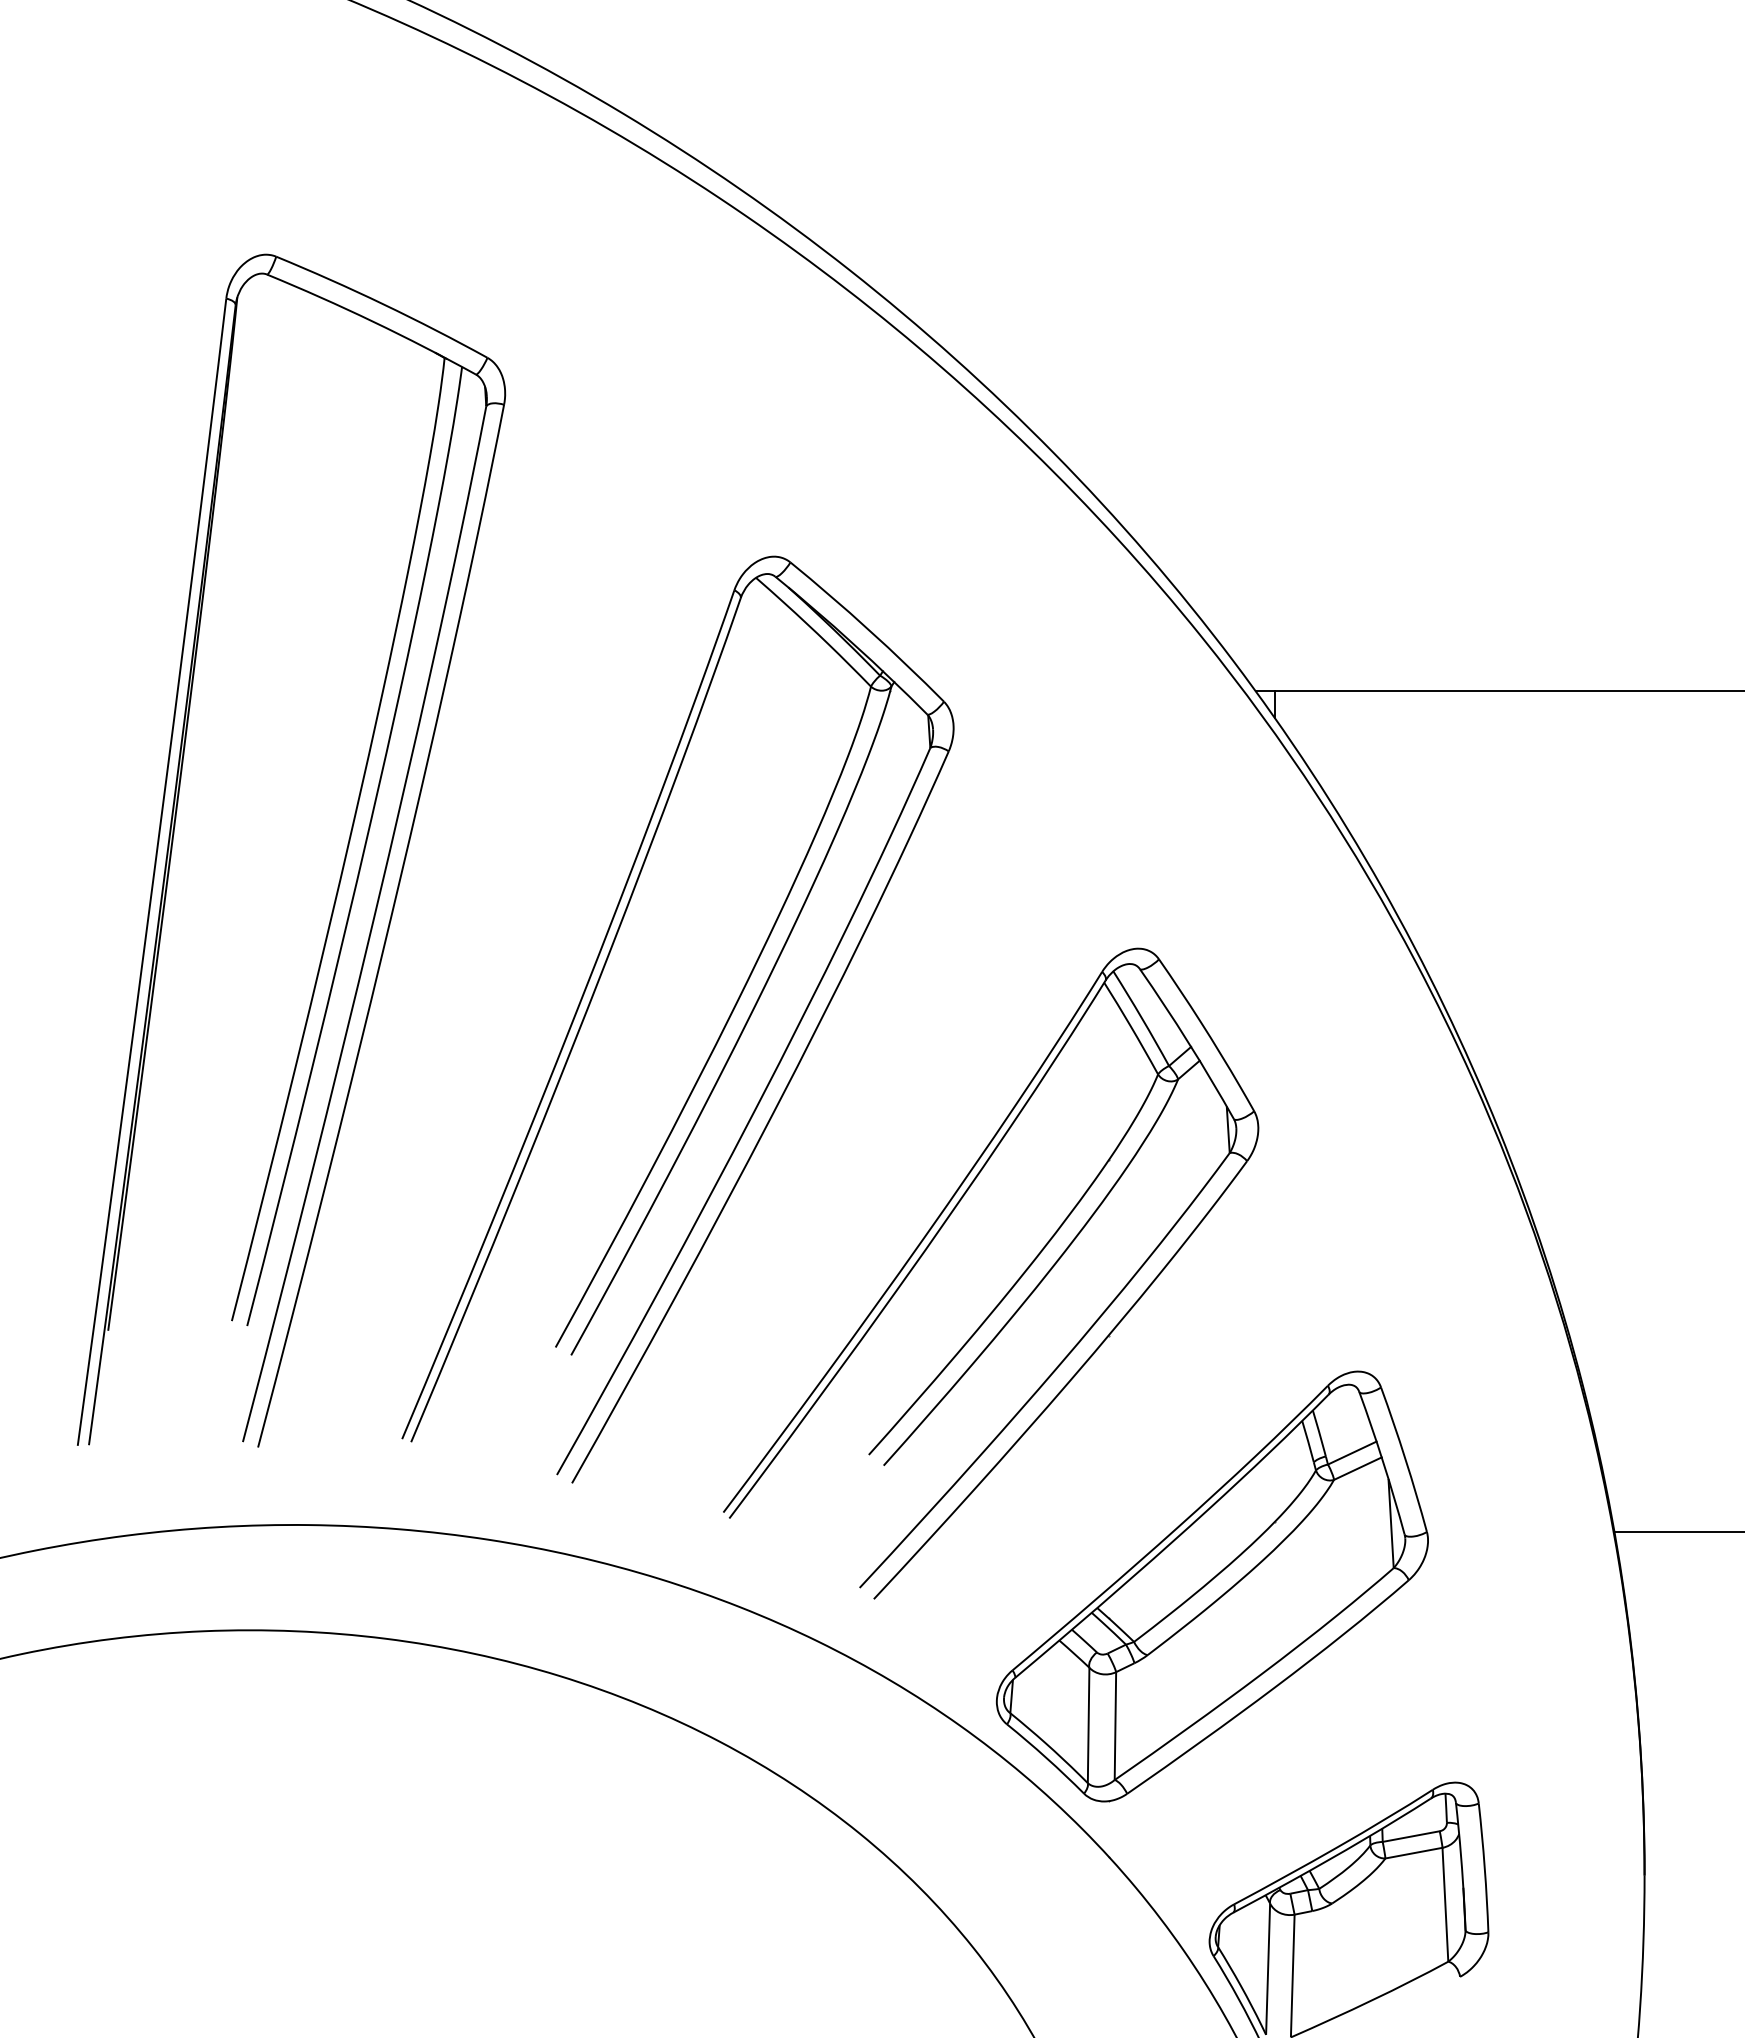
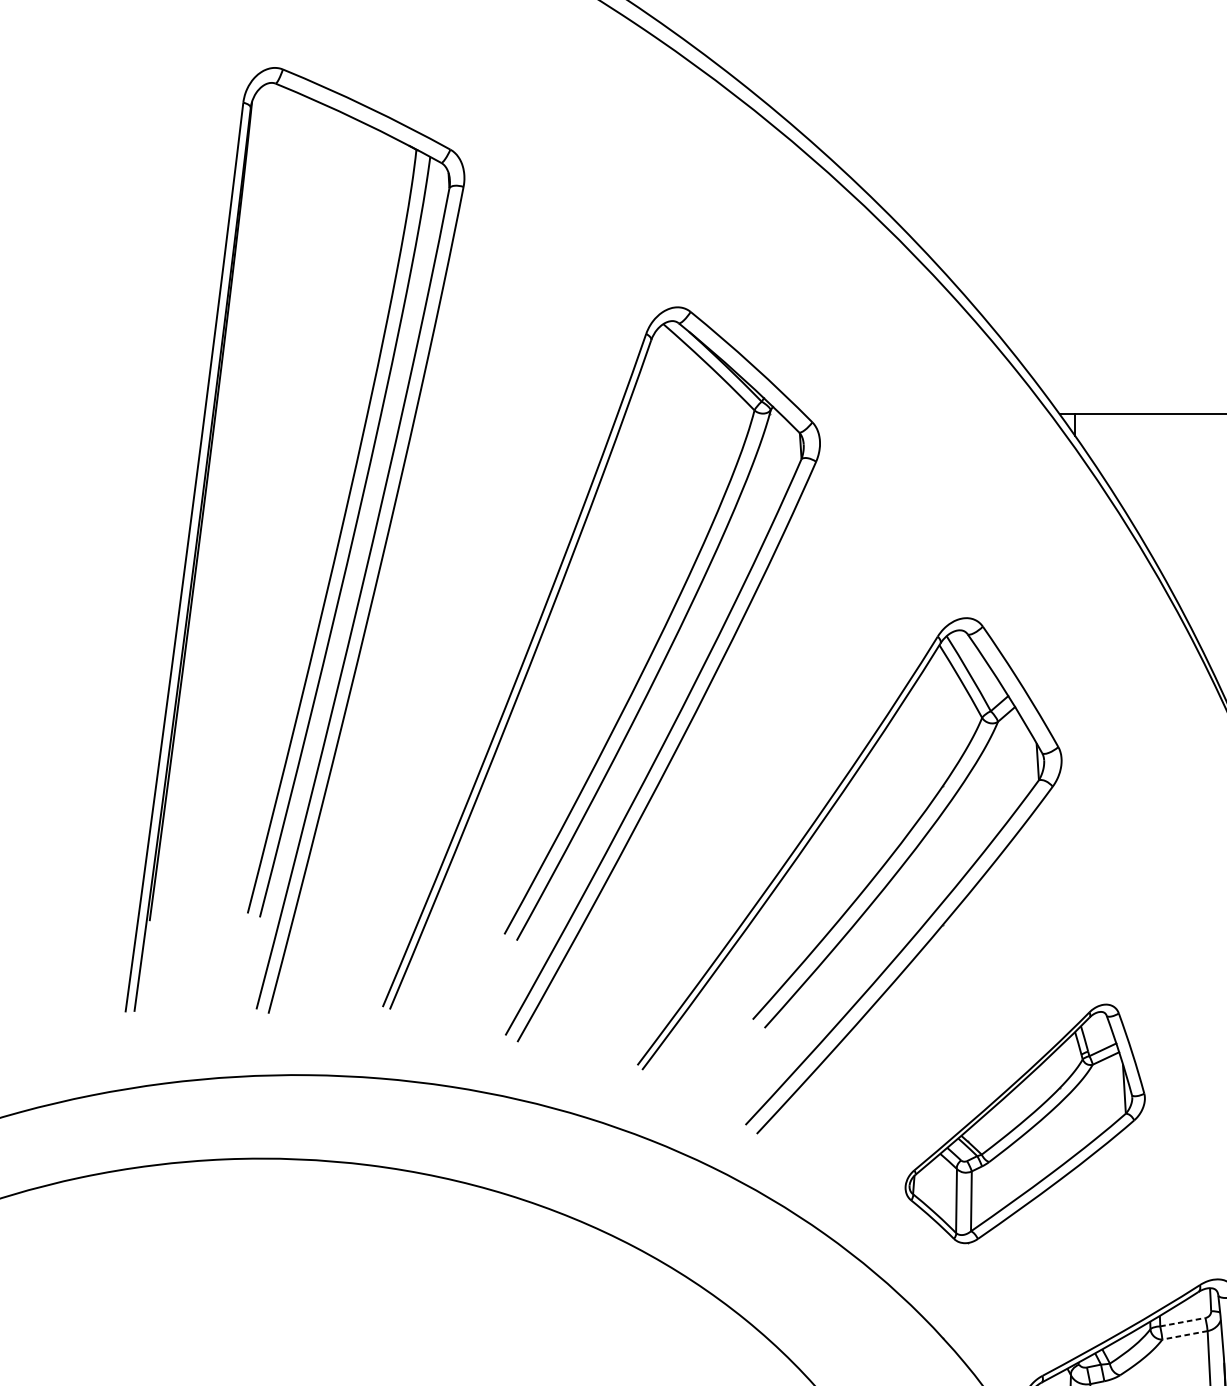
part: (1212, 1586) -> (1025, 1123), size x0.7
line: (1411, 1836) -> (1183, 1322), solid -> dashed
line: (1413, 1853) -> (1184, 1335), solid -> dashed

